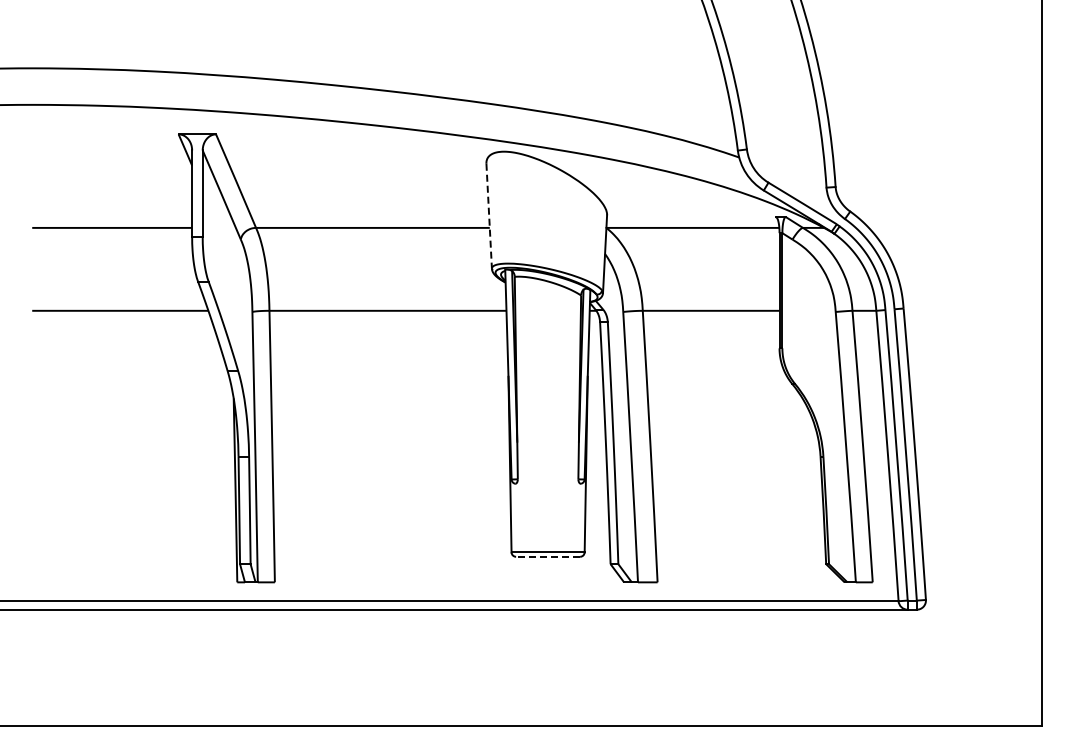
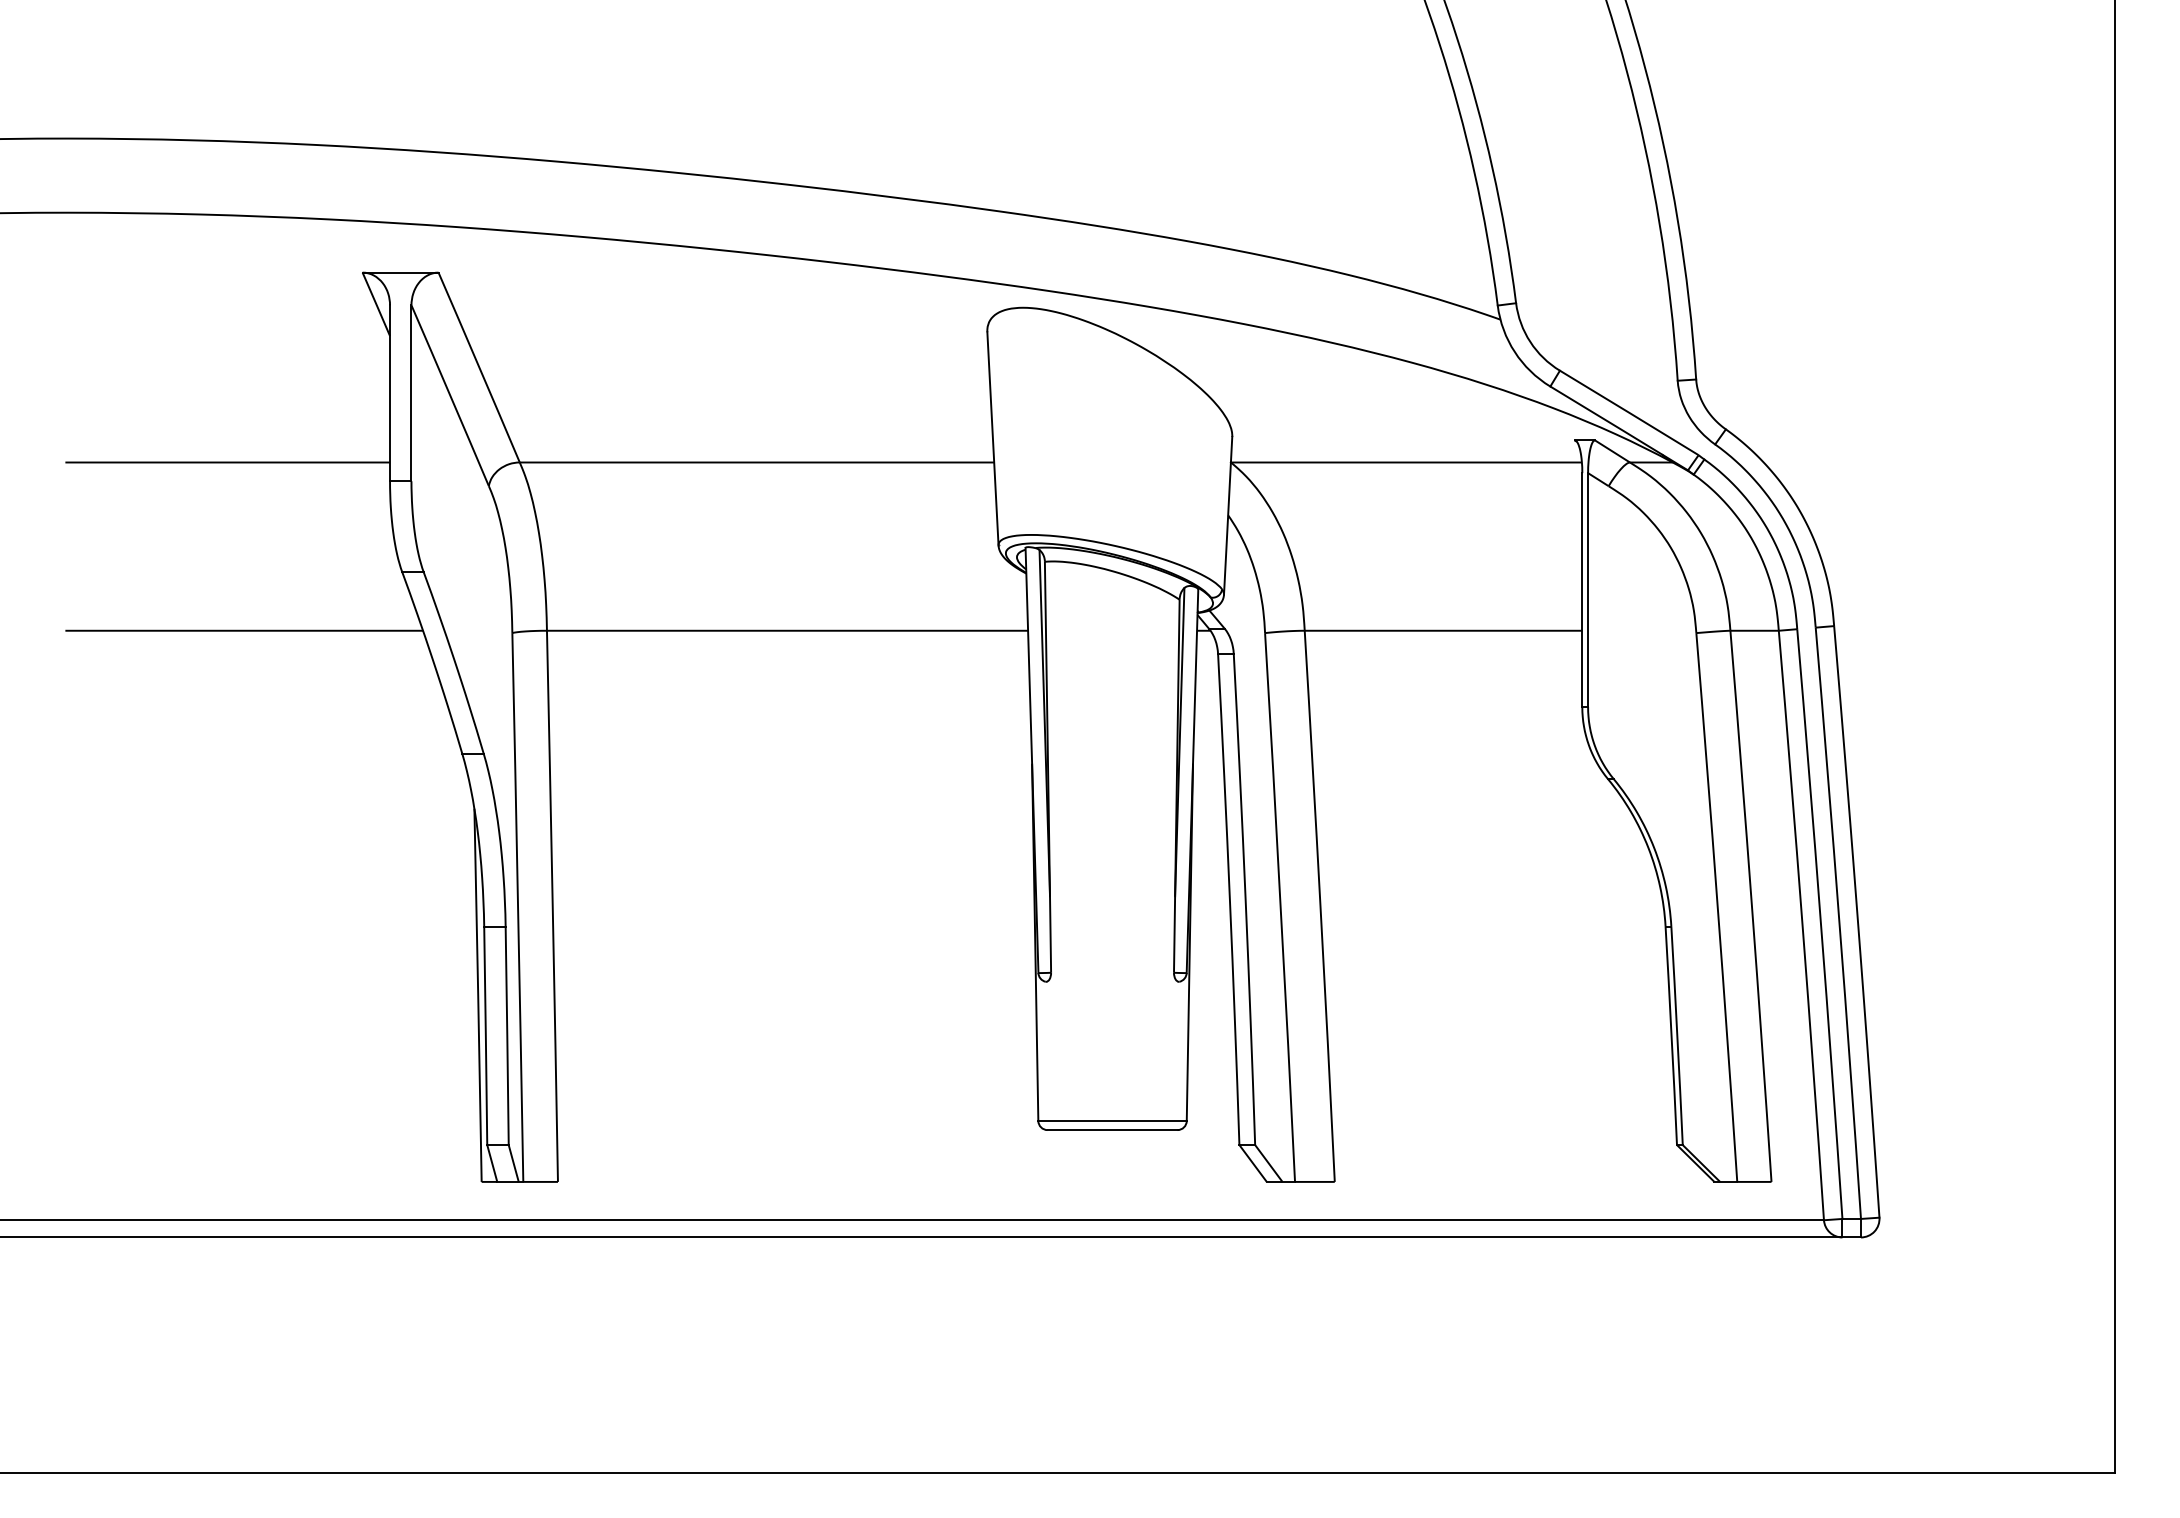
line: (489, 216) -> (993, 439), dashed -> solid
line: (547, 556) -> (1111, 1129), dashed -> solid

